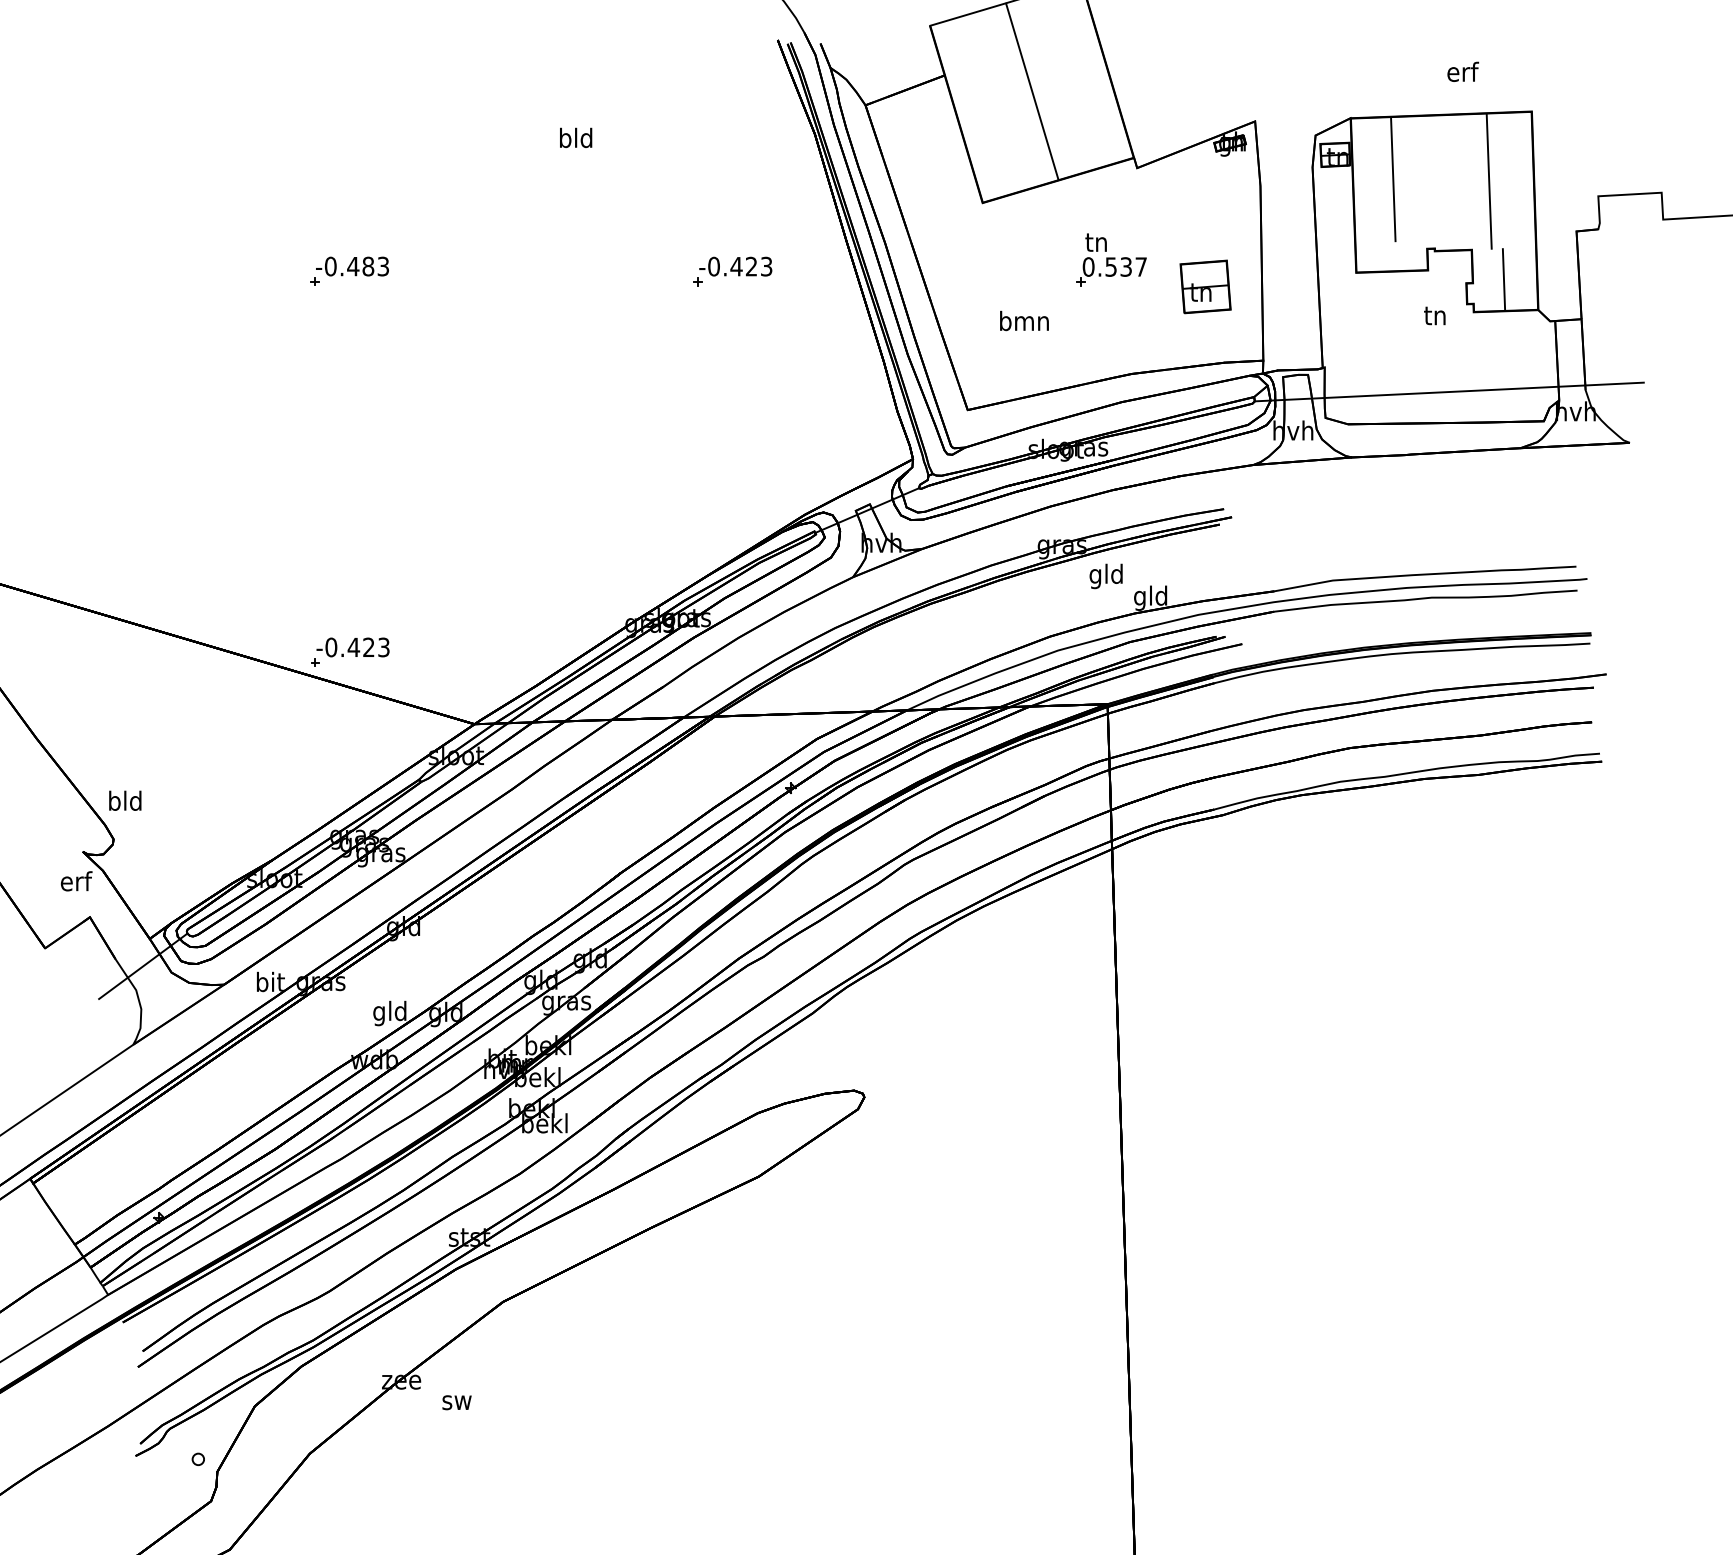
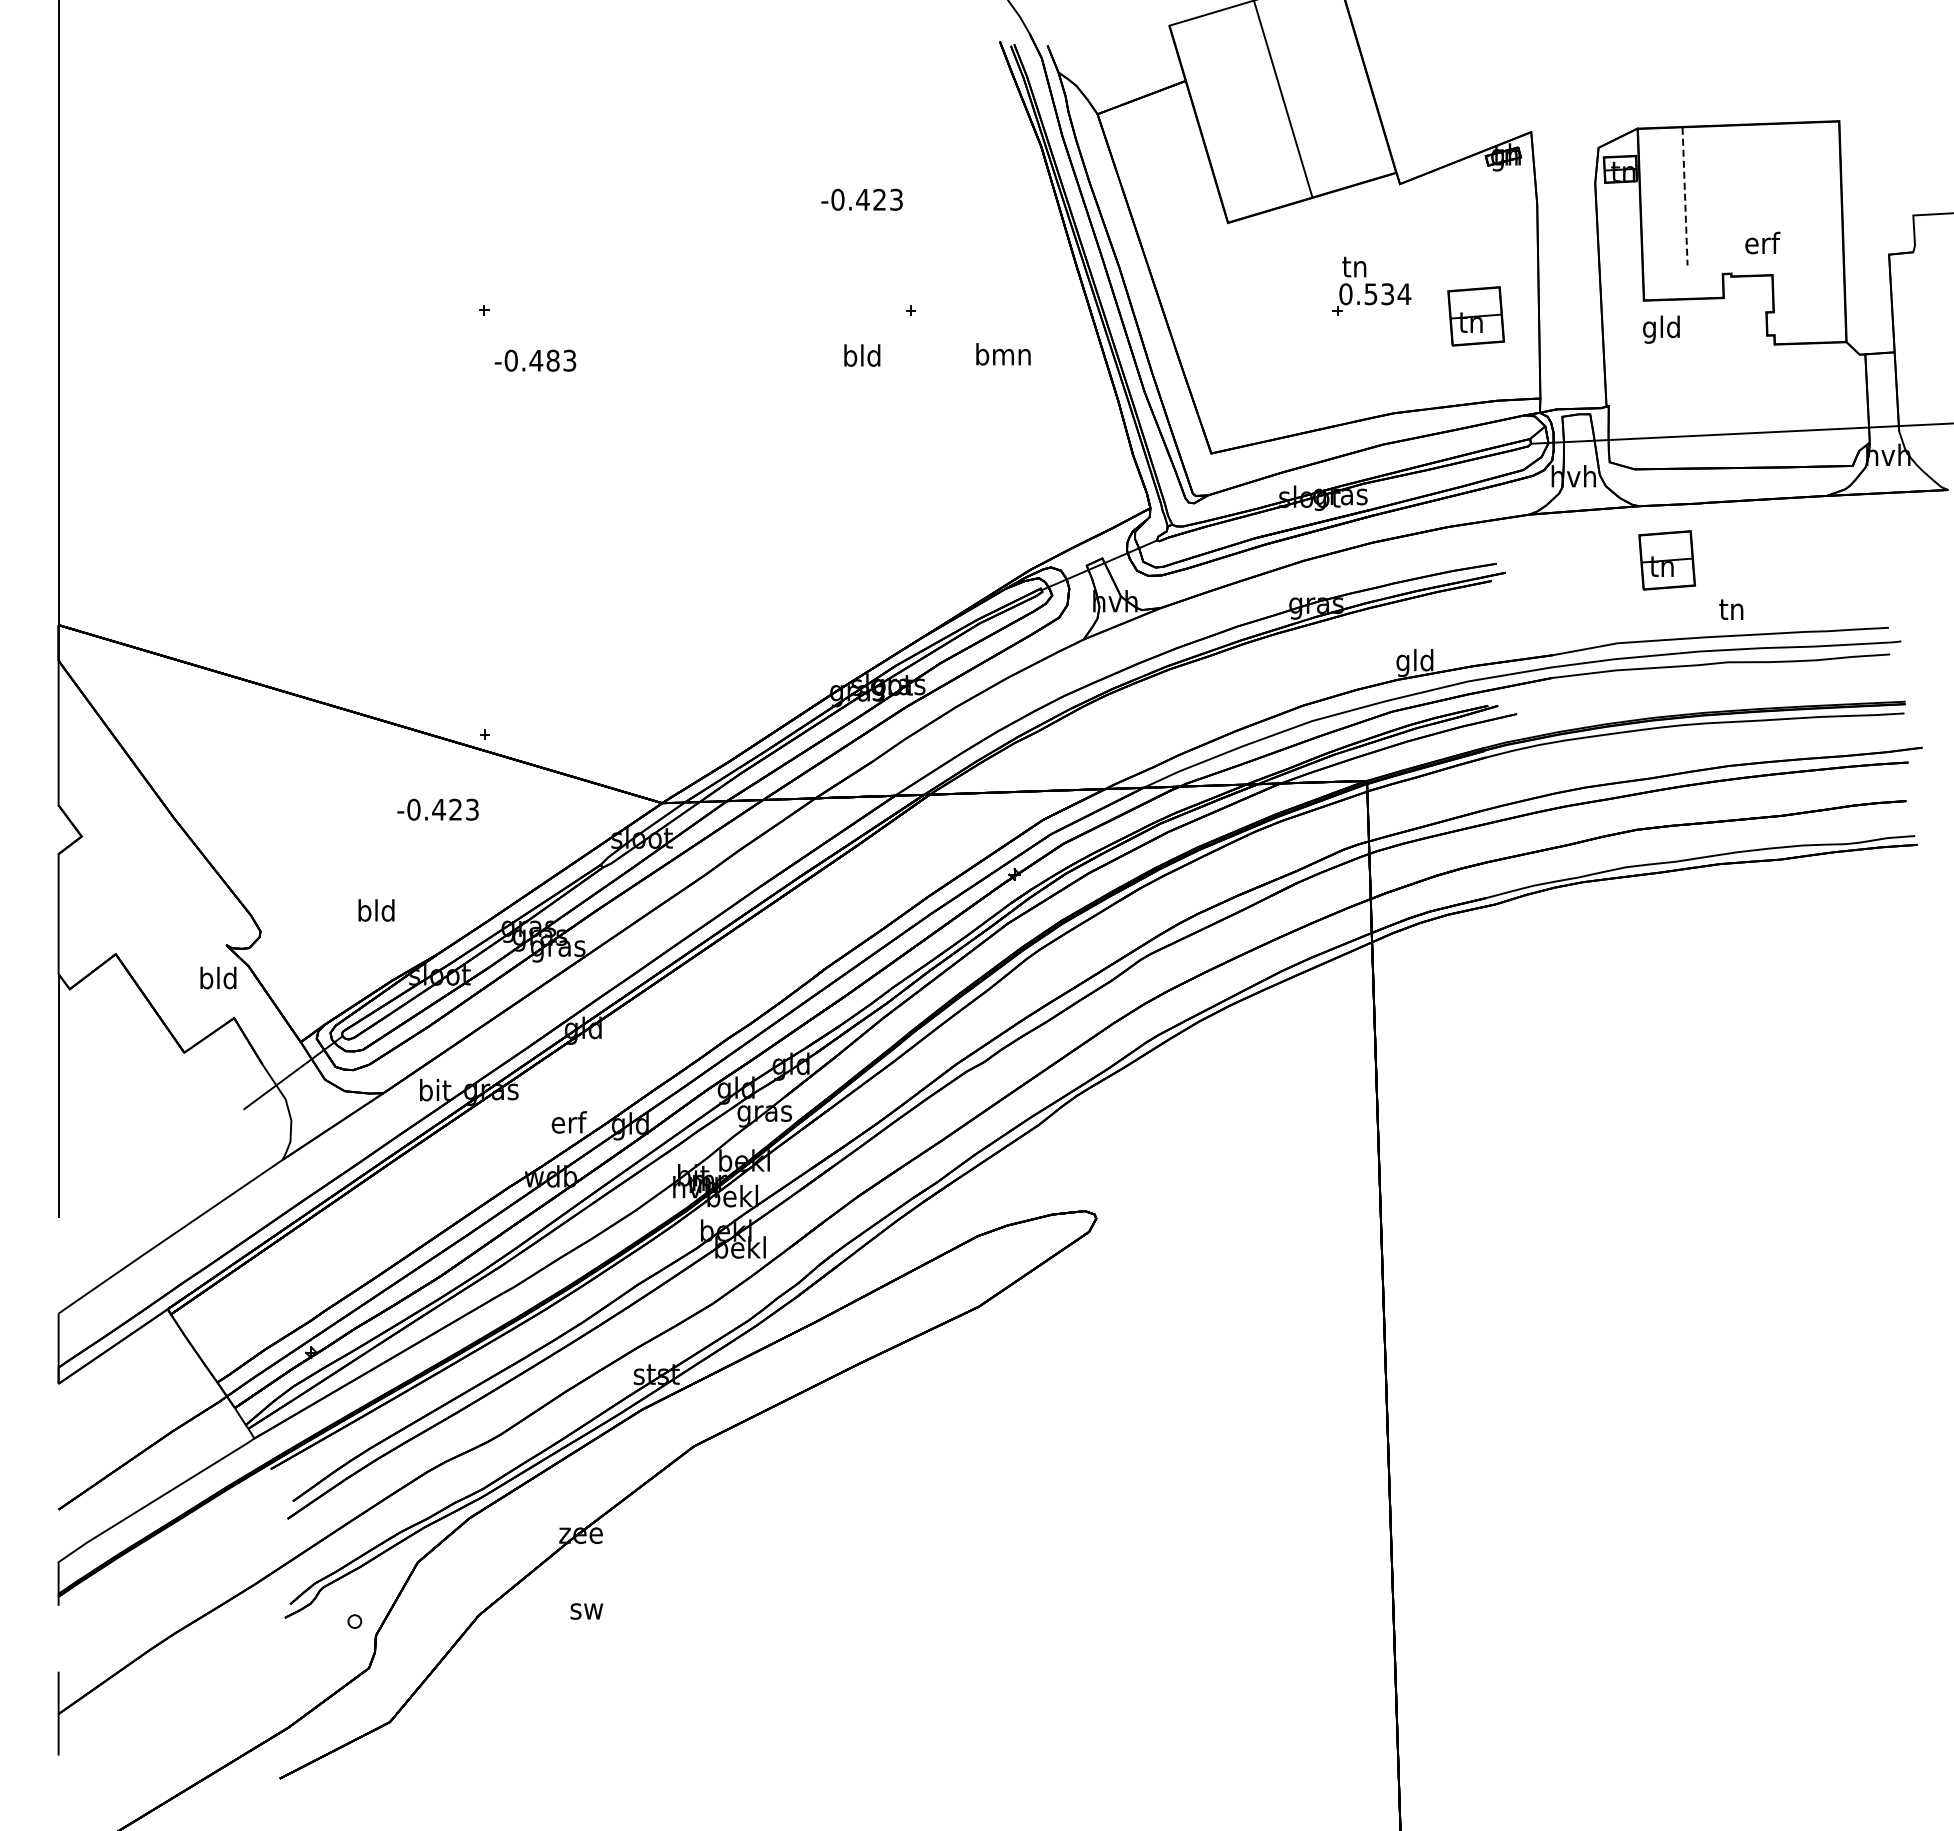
text: (1462, 71) -> (1762, 242), moved
text: (576, 137) -> (862, 355), moved
line: (1393, 179) -> (1685, 196), solid -> dashed
line: (1488, 181) -> (1791, 198), removed
text: (352, 266) -> (535, 360), moved
text: (735, 266) -> (861, 199), moved
text: (1141, 266) -> (1404, 293), 0.537 -> 0.534
line: (1504, 279) -> (1808, 308), removed
text: (1434, 315) -> (1731, 609), moved
text: (1024, 321) -> (1003, 354), moved
part: (1376, 506) -> (1666, 560), added
text: (1106, 576) -> (1661, 329), moved
text: (352, 647) -> (437, 809), moved
text: (125, 800) -> (376, 910), moved
text: (75, 880) -> (218, 977), erf -> bld
text: (389, 1013) -> (567, 1125), gld -> erf
text: (456, 1402) -> (586, 1611), moved

